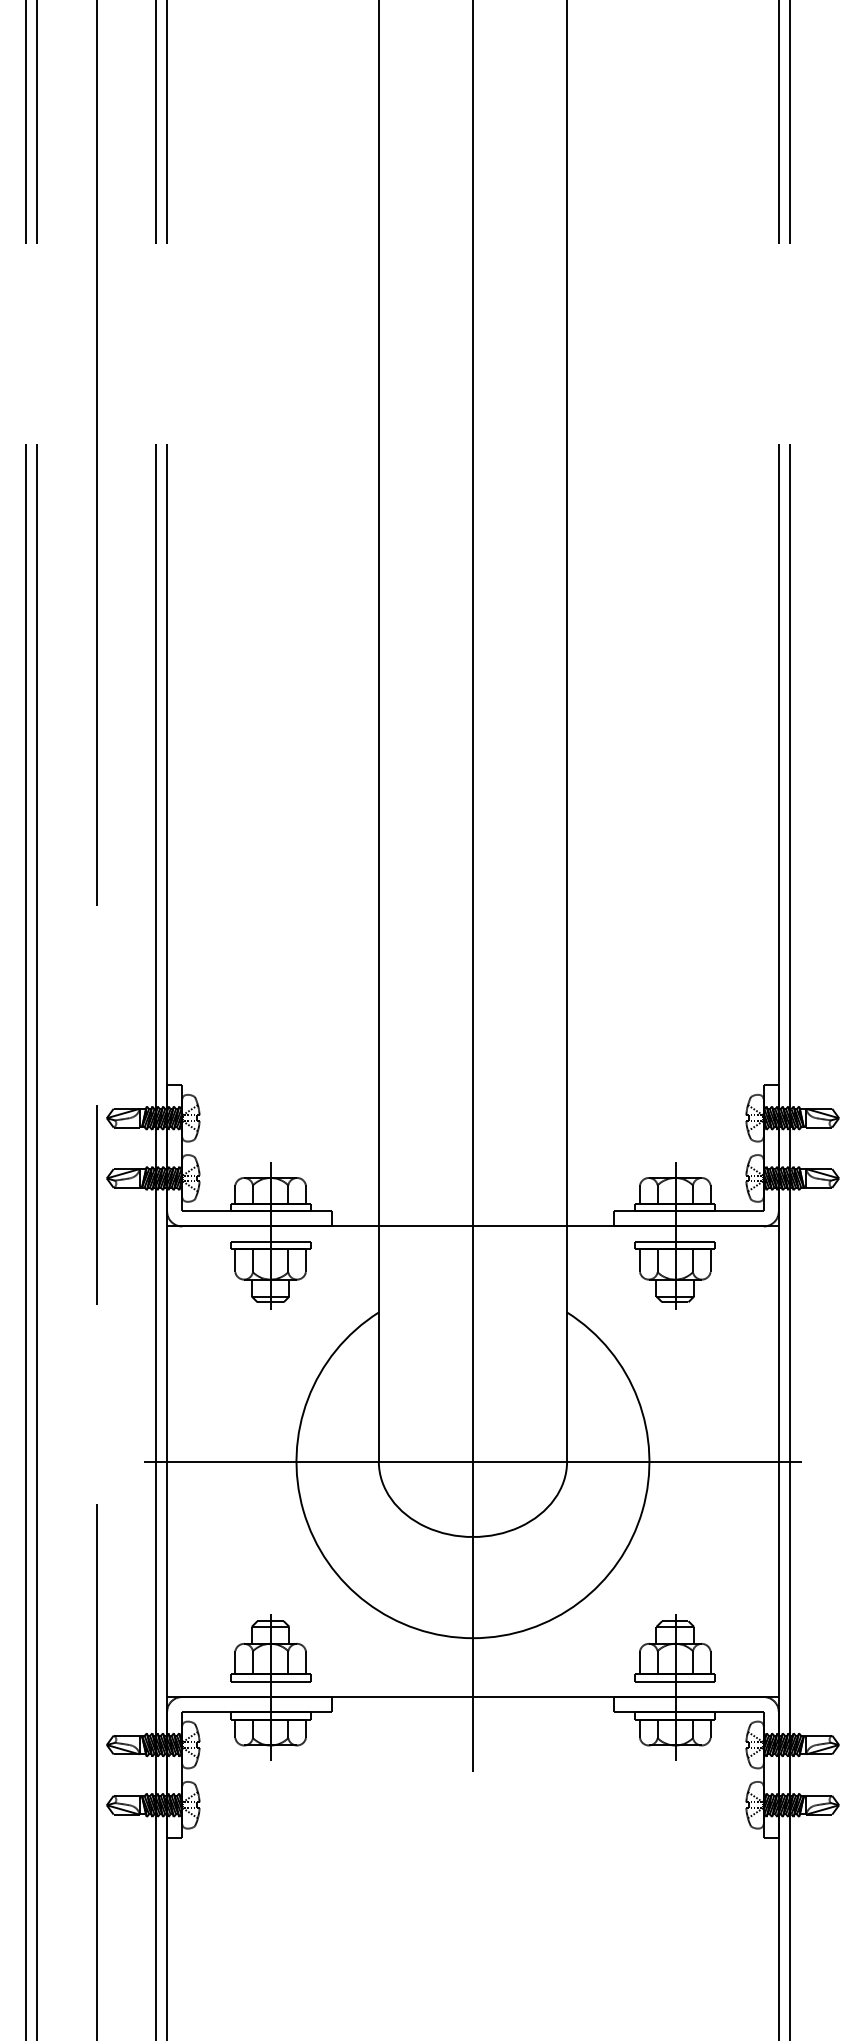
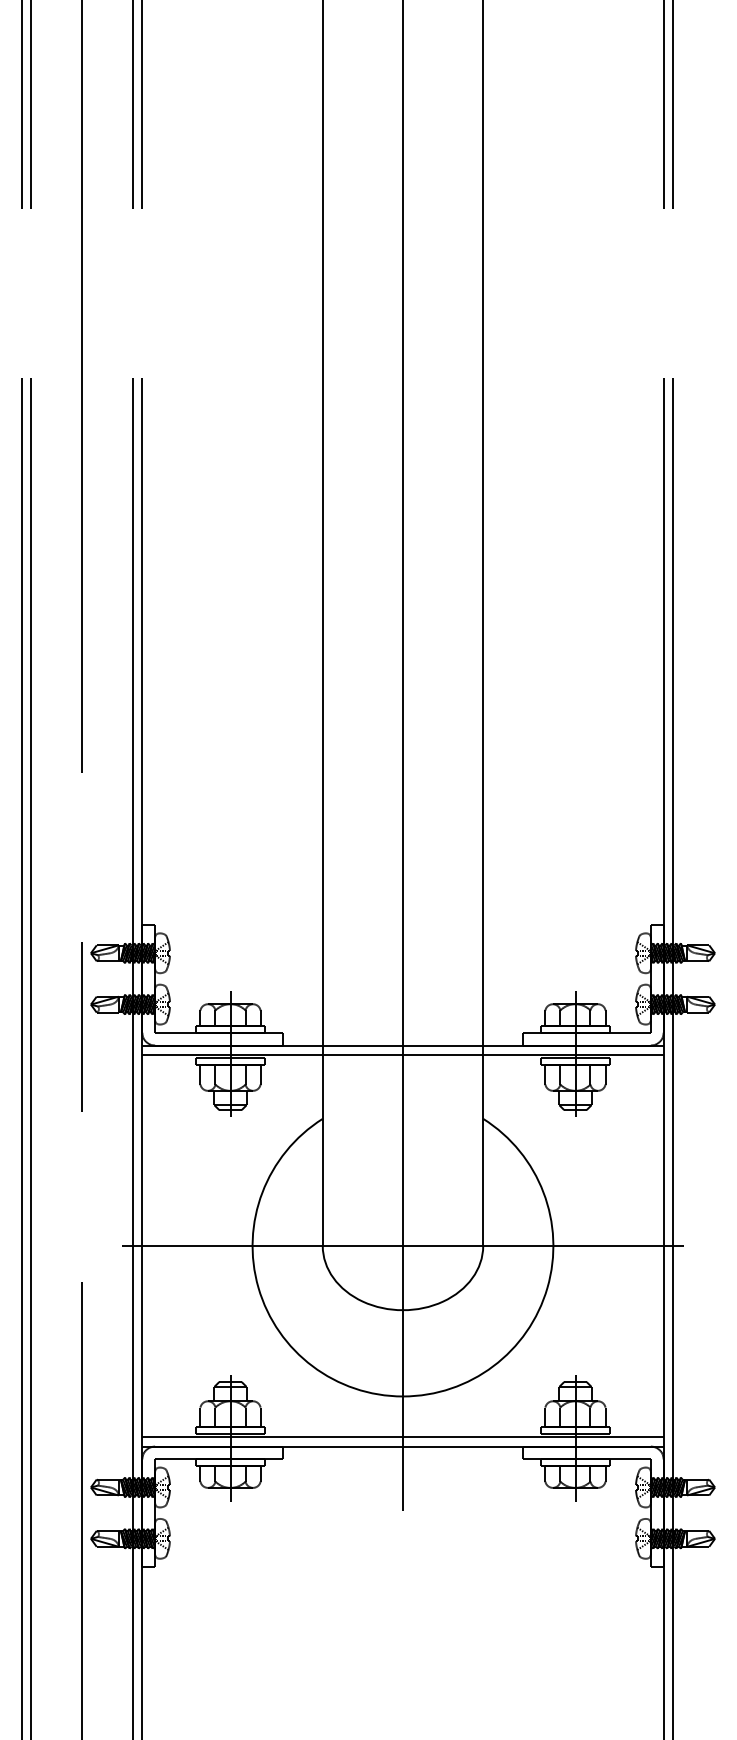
line: (472, 1237) -> (402, 1054), added
line: (472, 1686) -> (402, 1437), added

